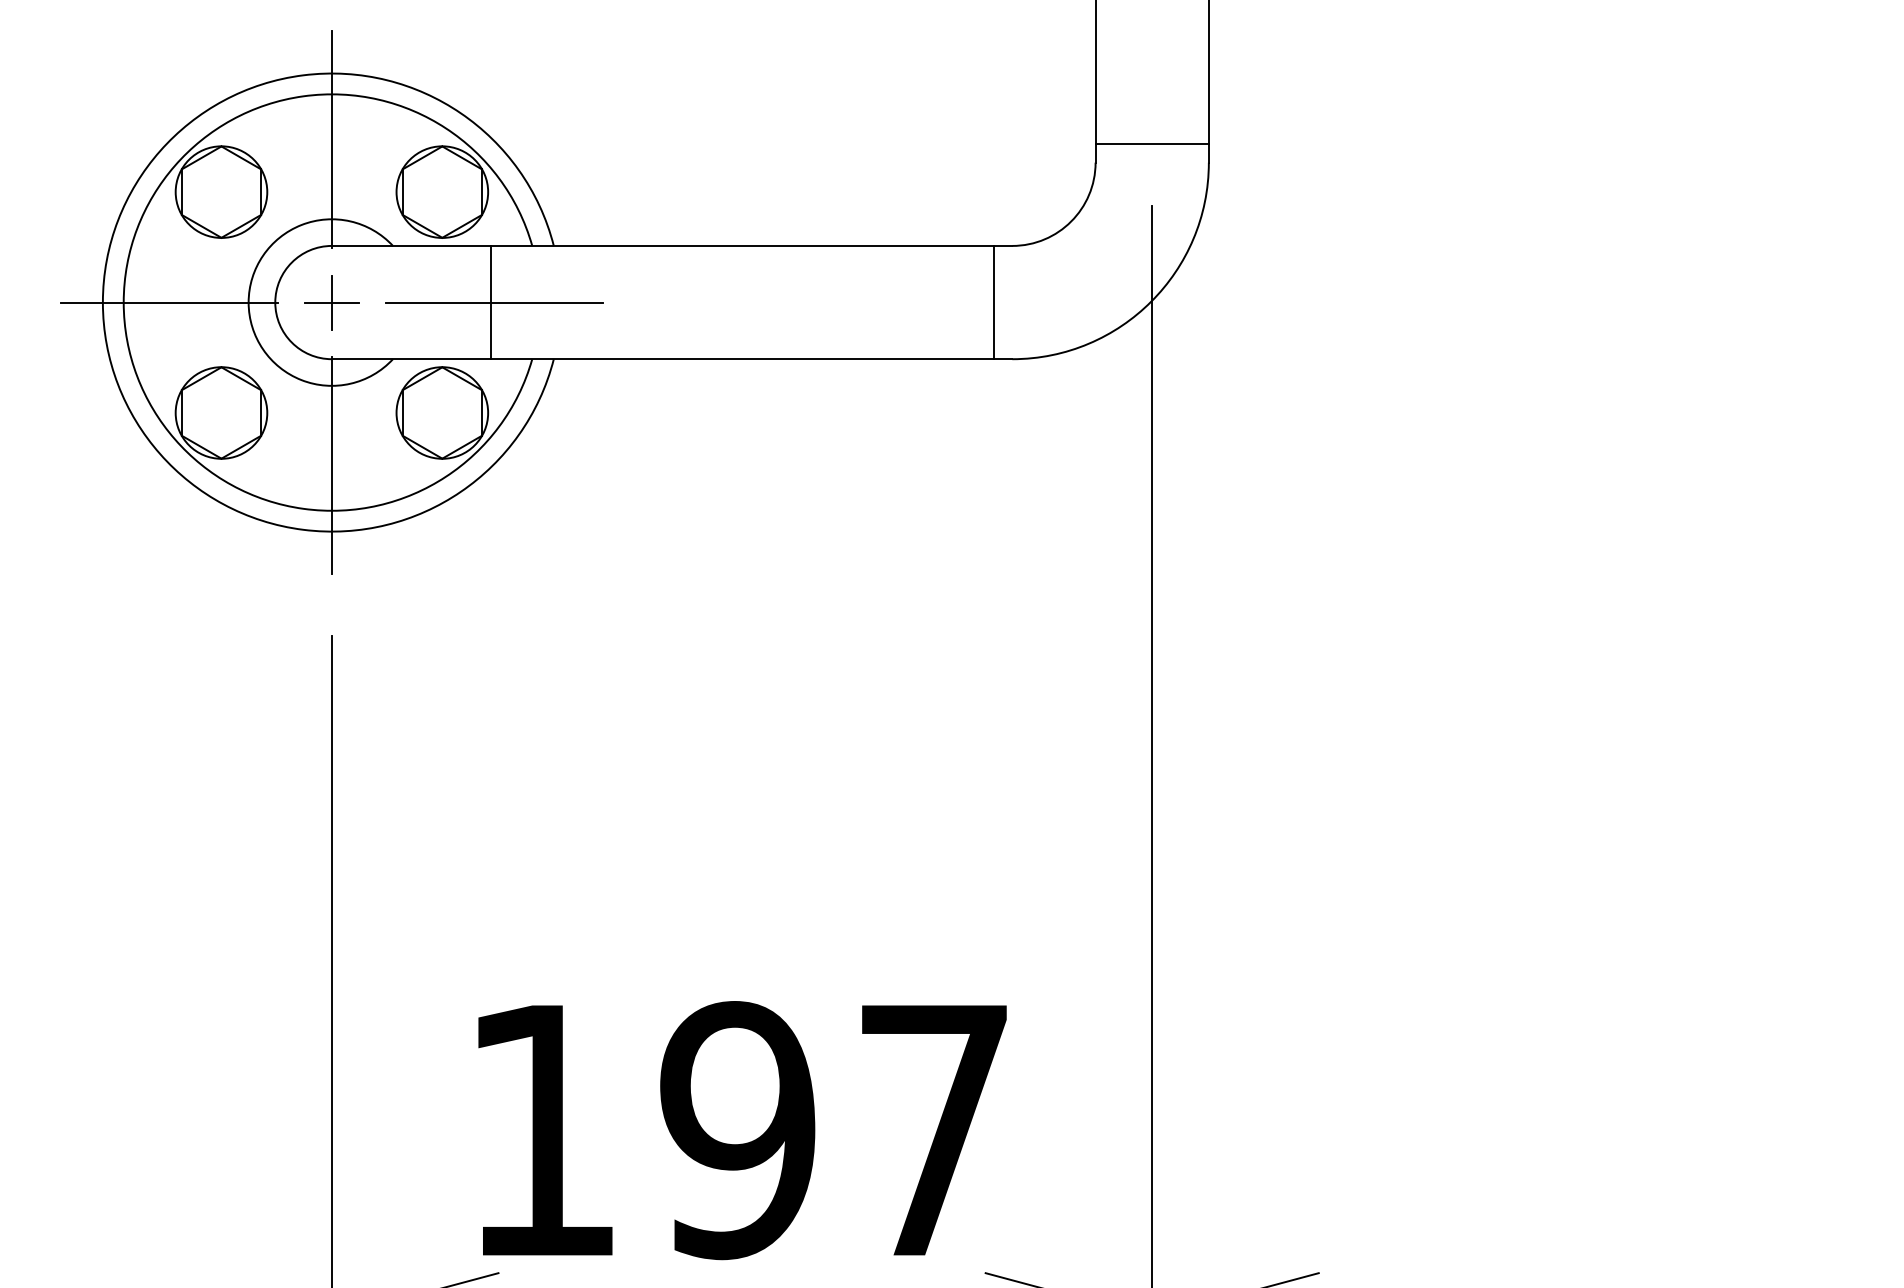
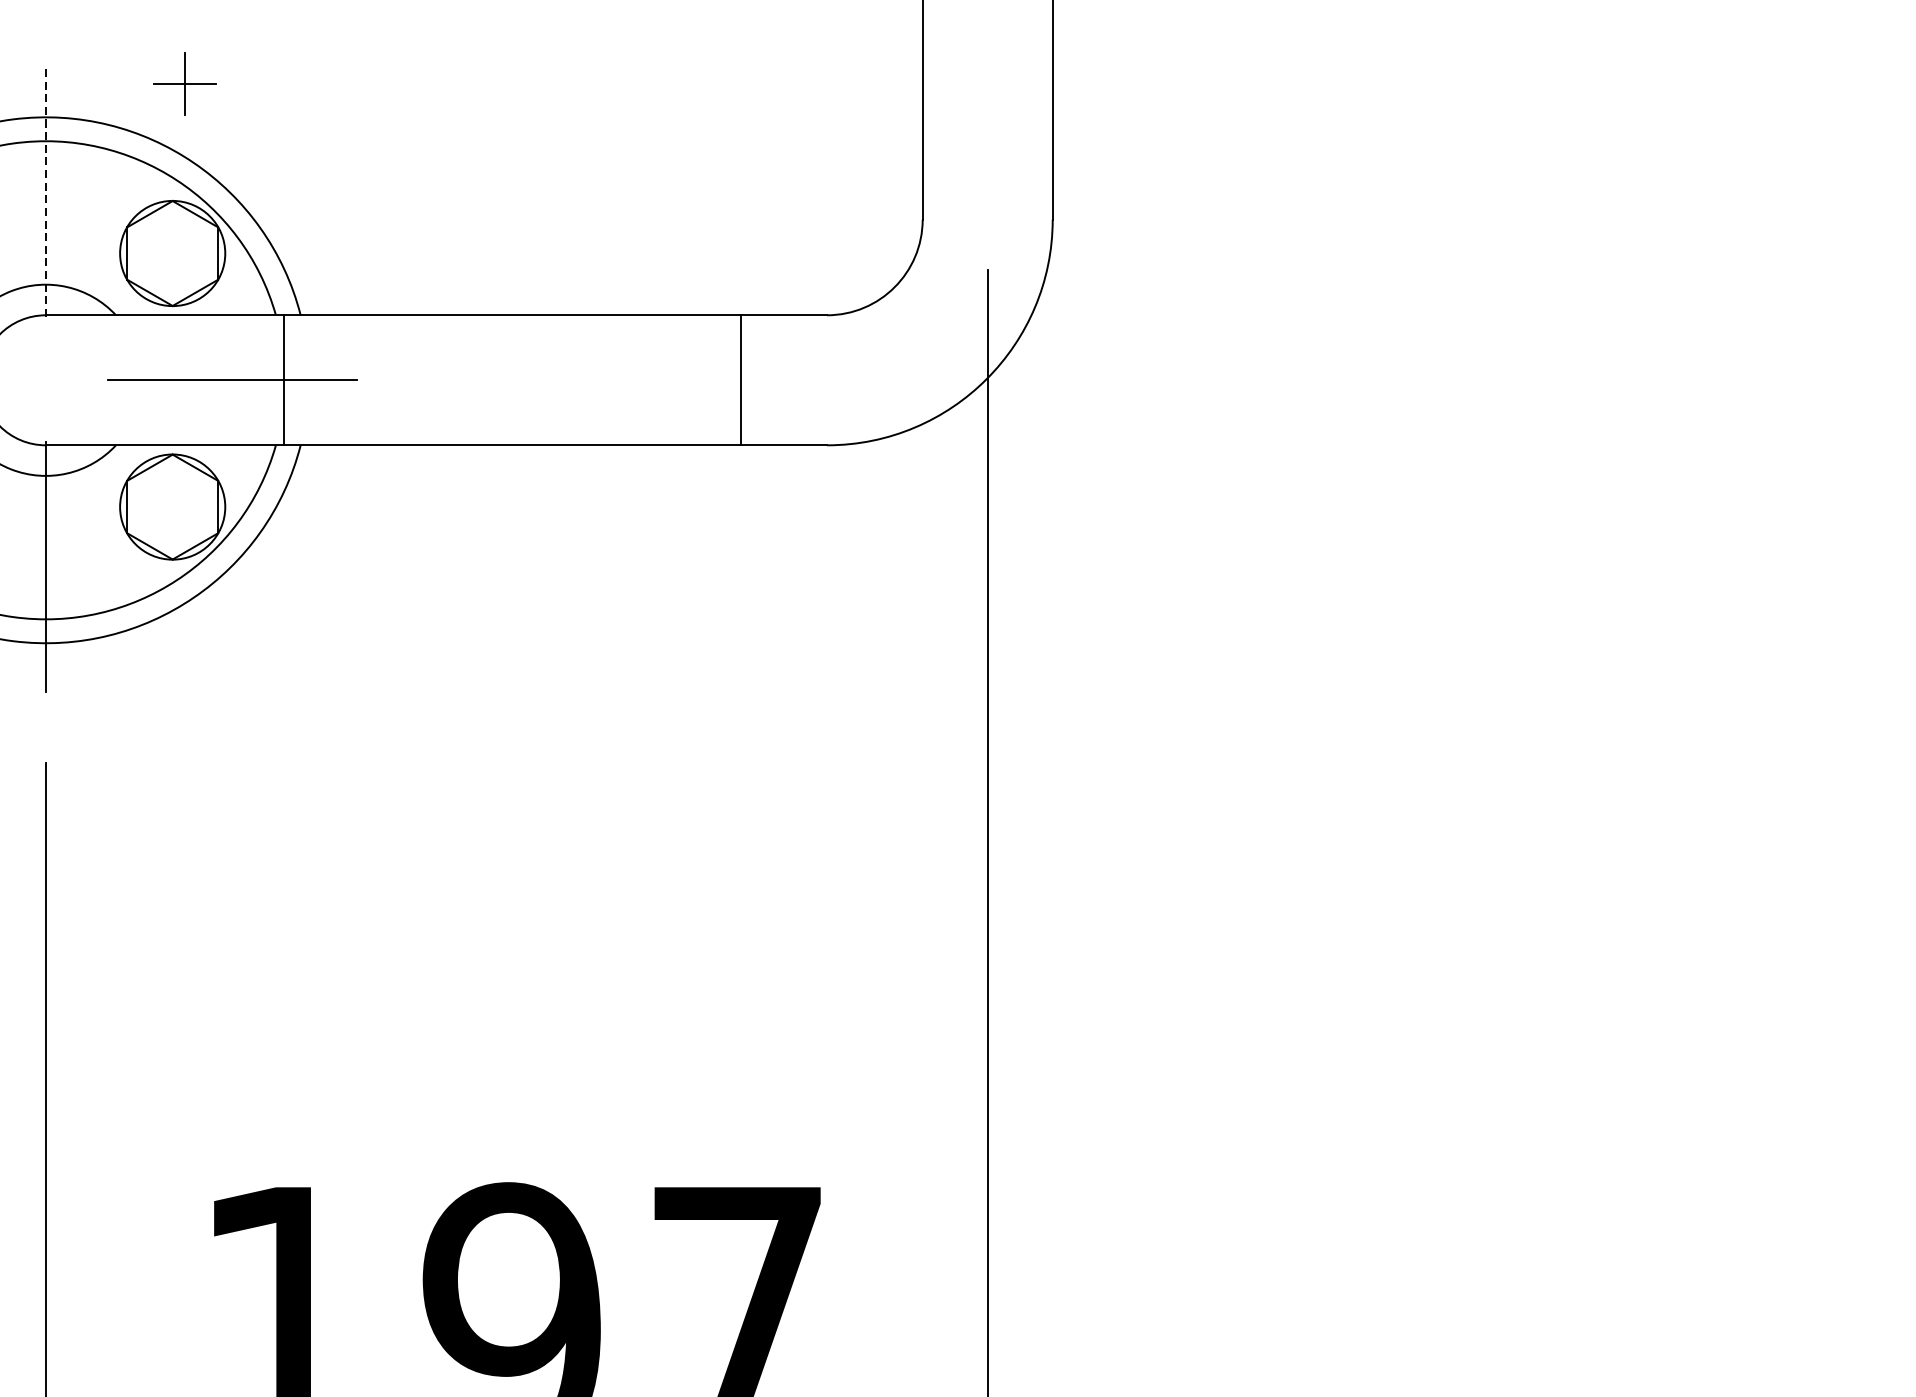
line: (331, 139) -> (45, 193), solid -> dashed
line: (1151, 143) -> (986, 197), removed
line: (490, 301) -> (284, 379), moved
part: (331, 302) -> (184, 84), moved
line: (993, 302) -> (741, 380), moved

